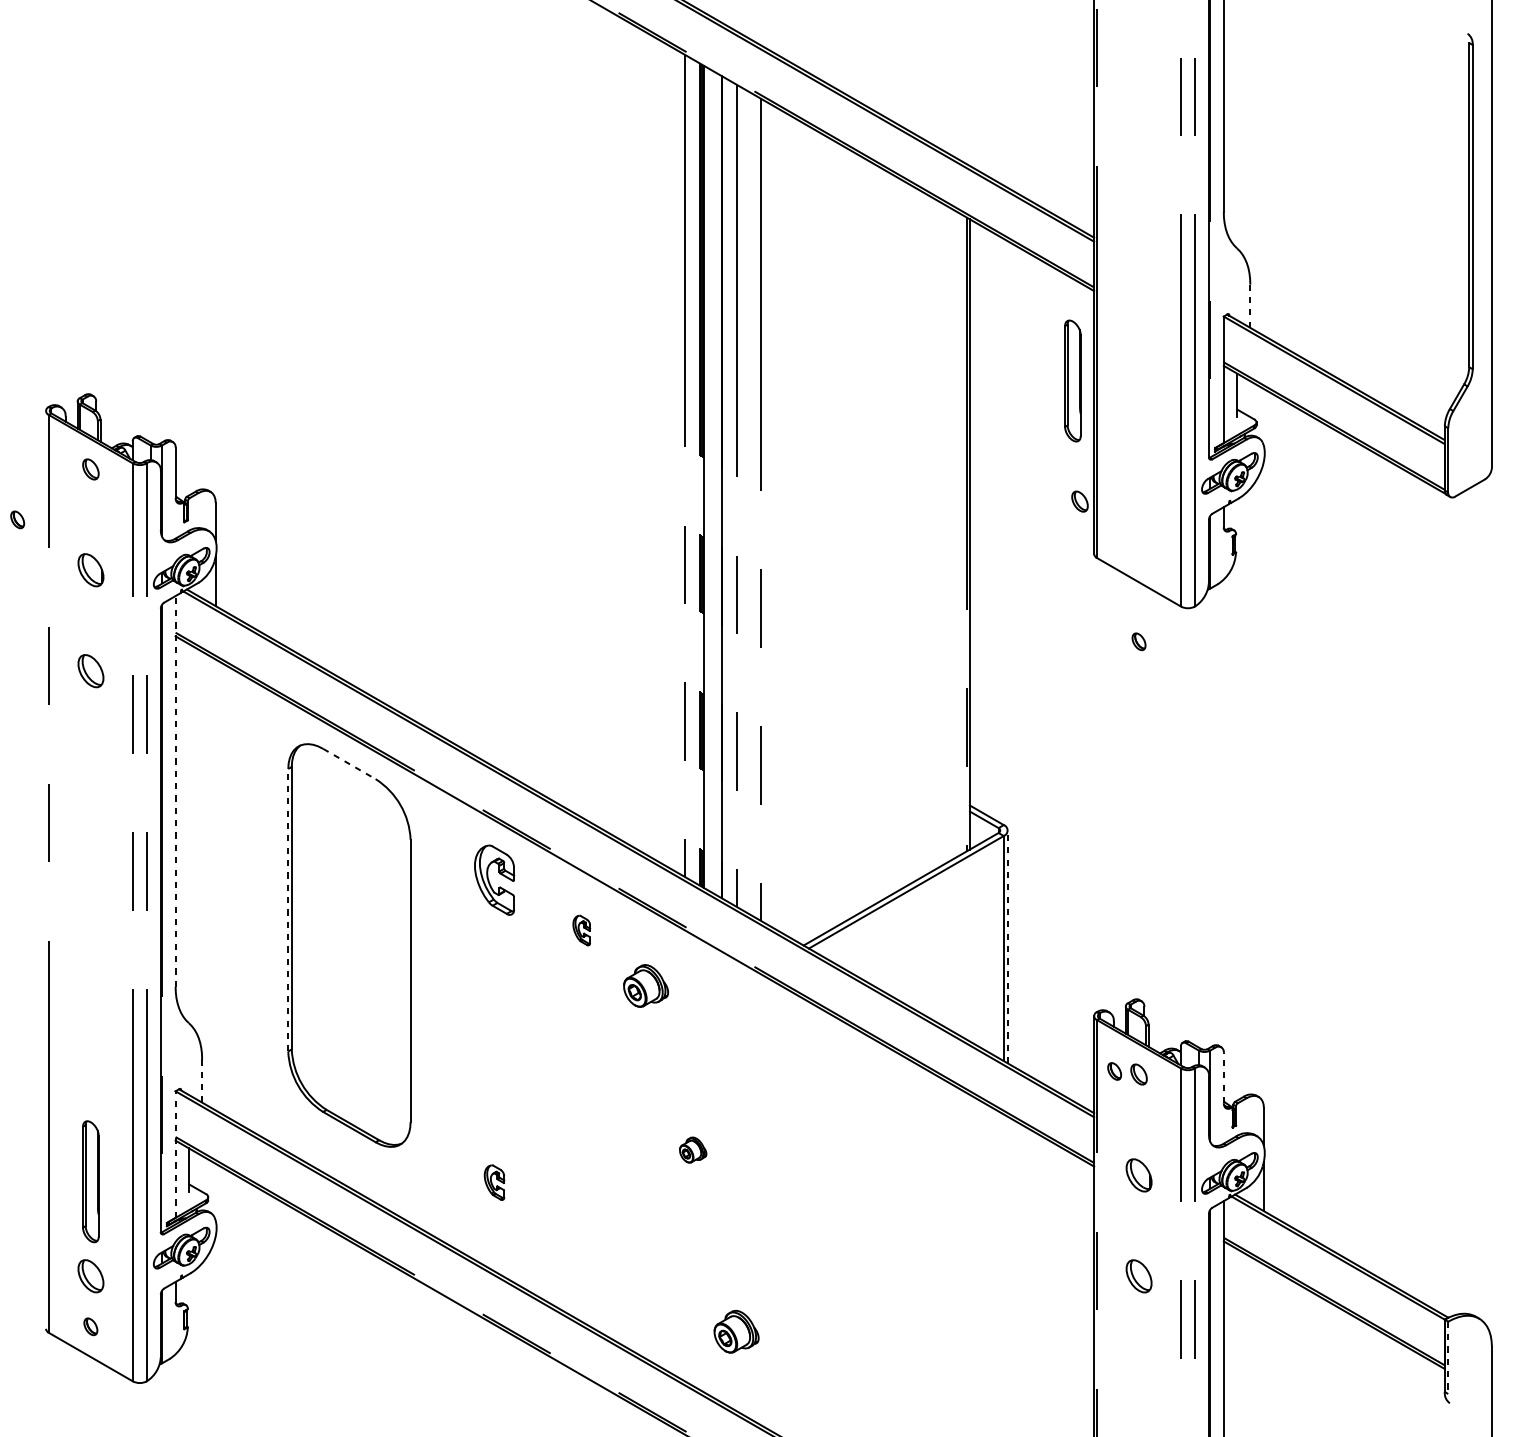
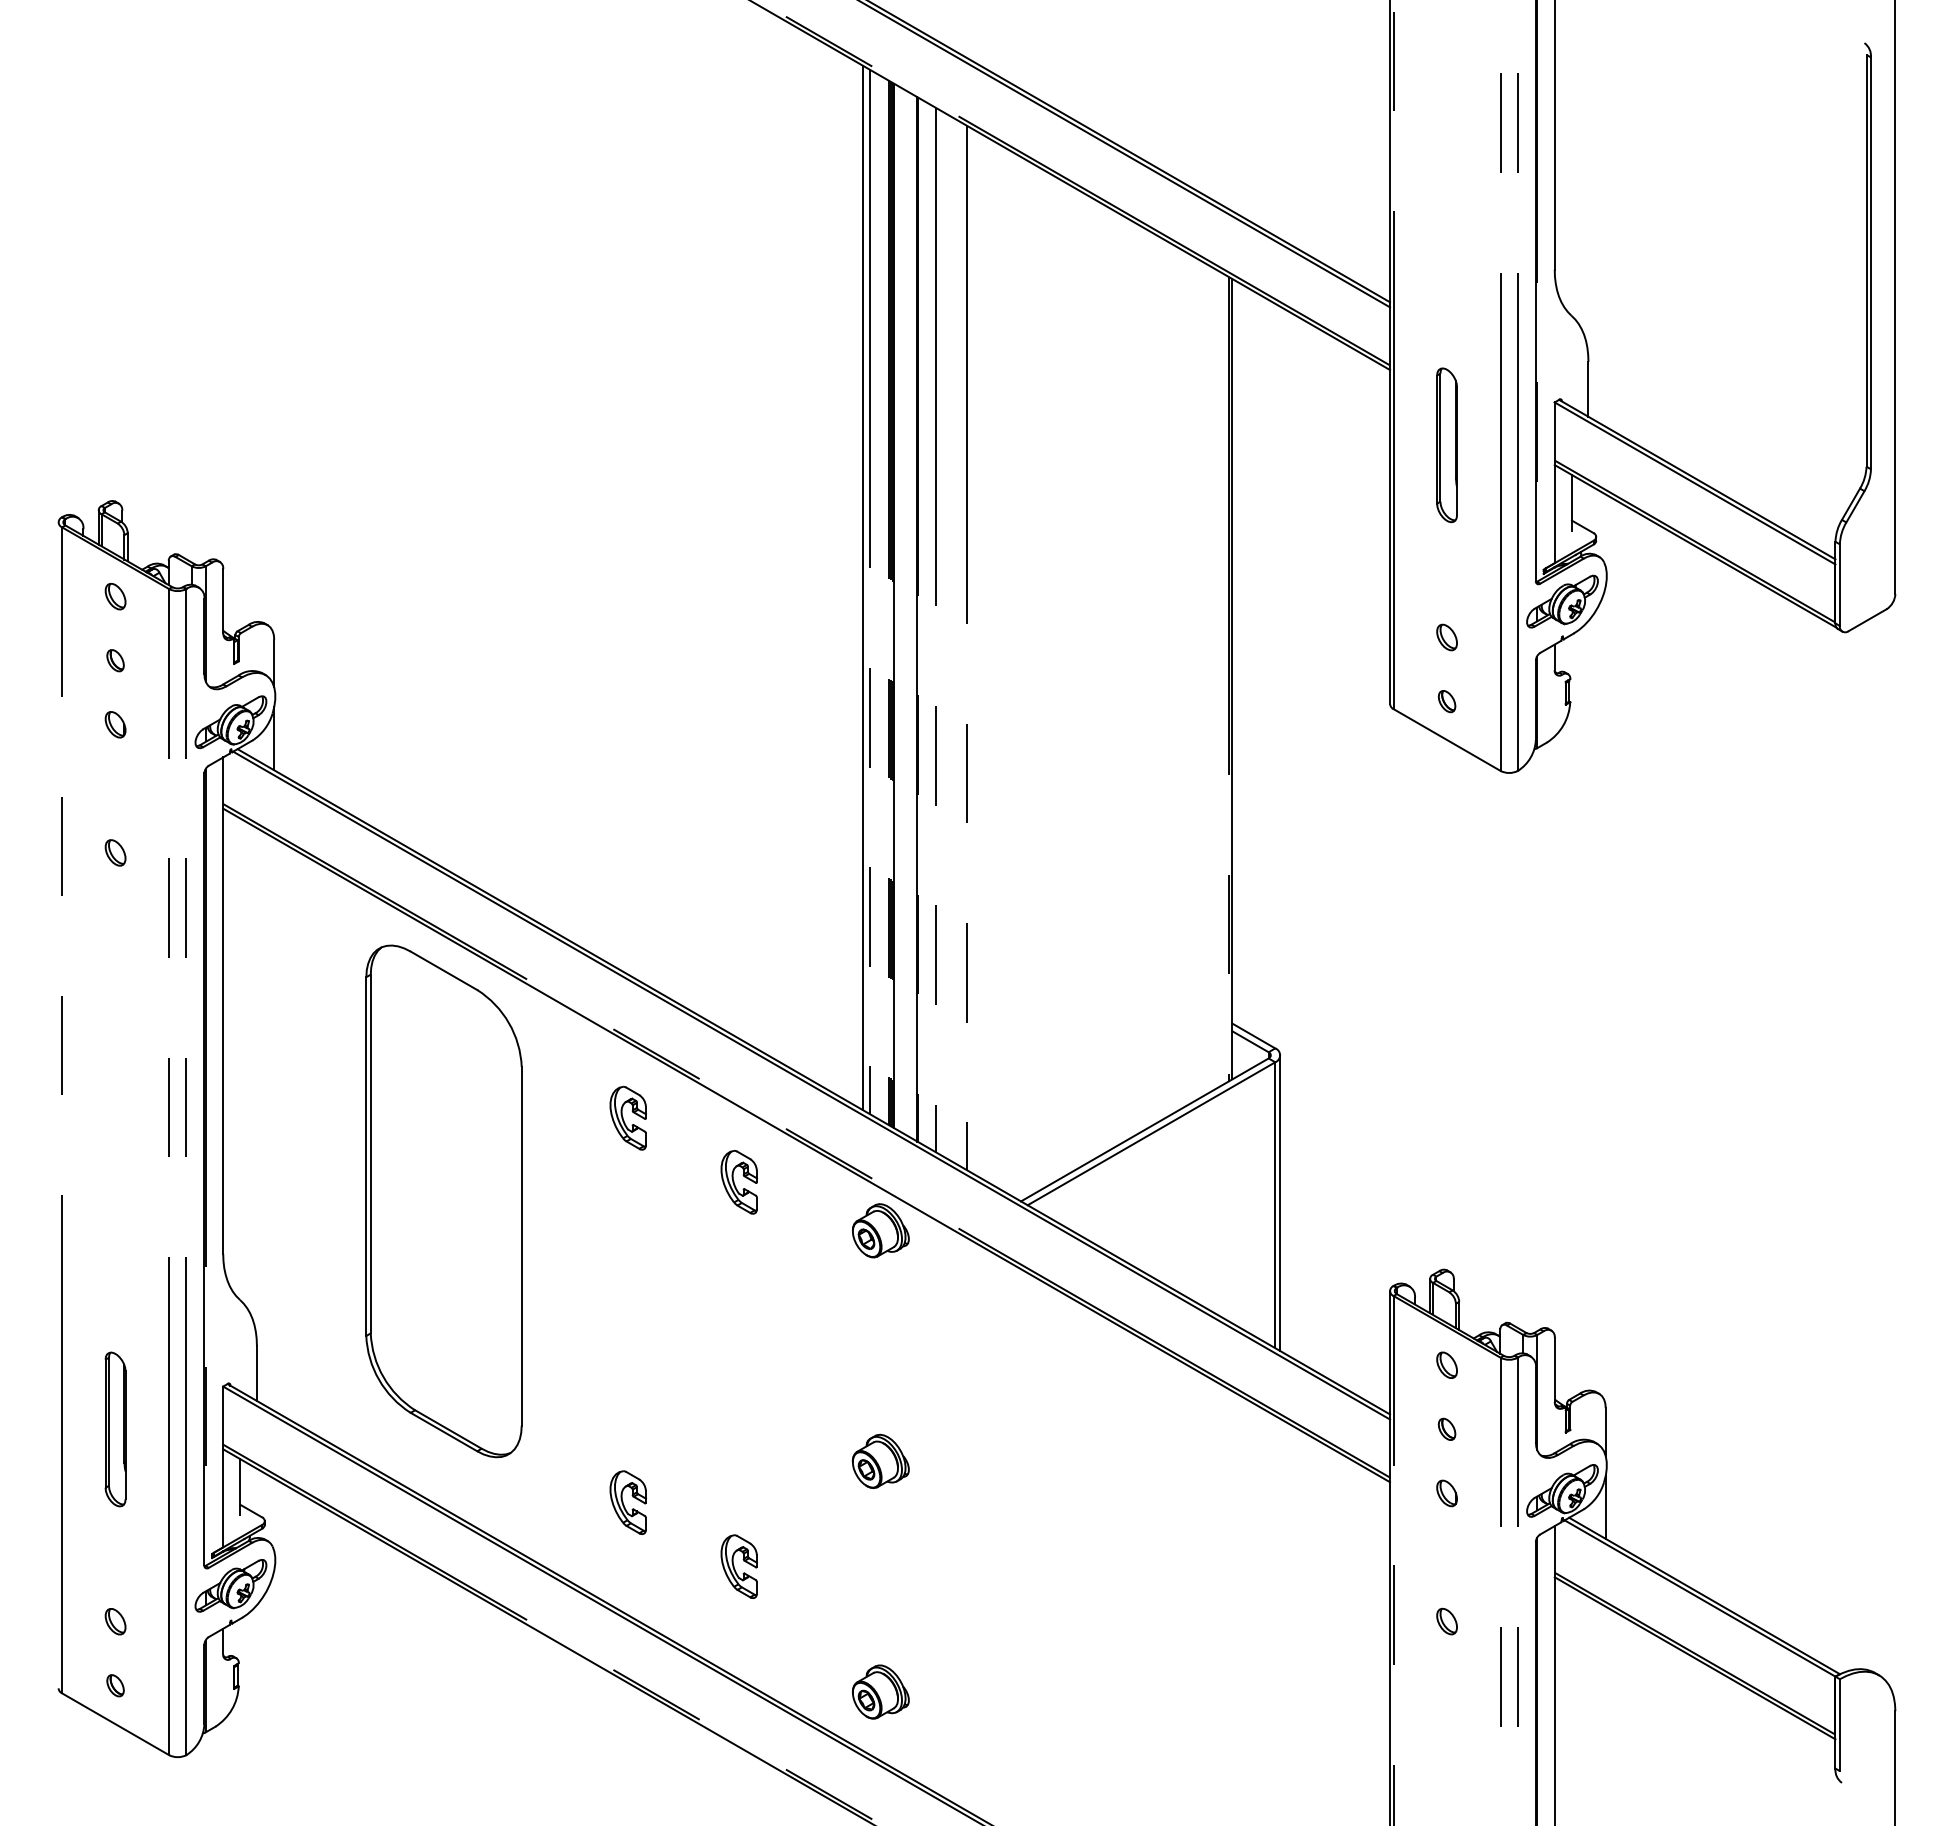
line: (1250, 305) -> (1588, 388), dashed -> solid
part: (1072, 381) -> (1446, 445), moved
line: (679, 462) -> (863, 587), added
part: (1079, 501) -> (1446, 637), moved
part: (17, 519) -> (115, 660), moved
part: (90, 570) -> (115, 724), size x0.62
part: (1138, 641) -> (1446, 701), moved
part: (90, 670) -> (115, 852), size x0.62
line: (349, 764) -> (444, 971), dashed -> solid
line: (175, 791) -> (223, 1005), dashed -> solid
part: (493, 879) -> (627, 1117), size x0.71
line: (288, 910) -> (366, 1156), dashed -> solid
part: (581, 930) -> (738, 1182), size x1.67
line: (1007, 947) -> (1280, 1203), dashed -> solid
part: (645, 985) -> (880, 1230), moved
part: (1114, 1070) -> (1446, 1428), moved
line: (1223, 1077) -> (1554, 1369), dashed -> solid
line: (201, 1080) -> (256, 1372), dashed -> solid
part: (693, 1149) -> (880, 1460), size x1.67
line: (175, 1154) -> (223, 1466), dashed -> solid
part: (1138, 1175) -> (1446, 1493), size x0.62
part: (90, 1181) -> (115, 1429), moved
part: (494, 1182) -> (628, 1502), size x1.43
part: (581, 1232) -> (738, 1566), added
part: (90, 1276) -> (115, 1621), size x0.62
part: (1138, 1276) -> (1446, 1621), size x0.62
part: (736, 1331) -> (880, 1691), moved
line: (1447, 1358) -> (1839, 1725), dashed -> solid

